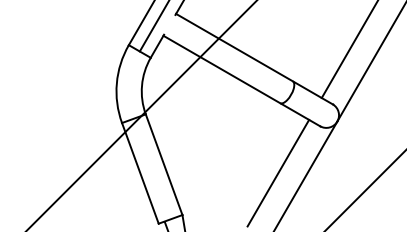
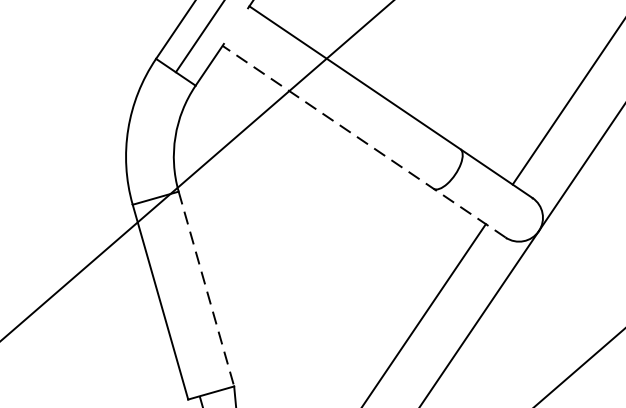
line: (241, 80) -> (363, 140), solid -> dashed
line: (164, 164) -> (207, 288), solid -> dashed

